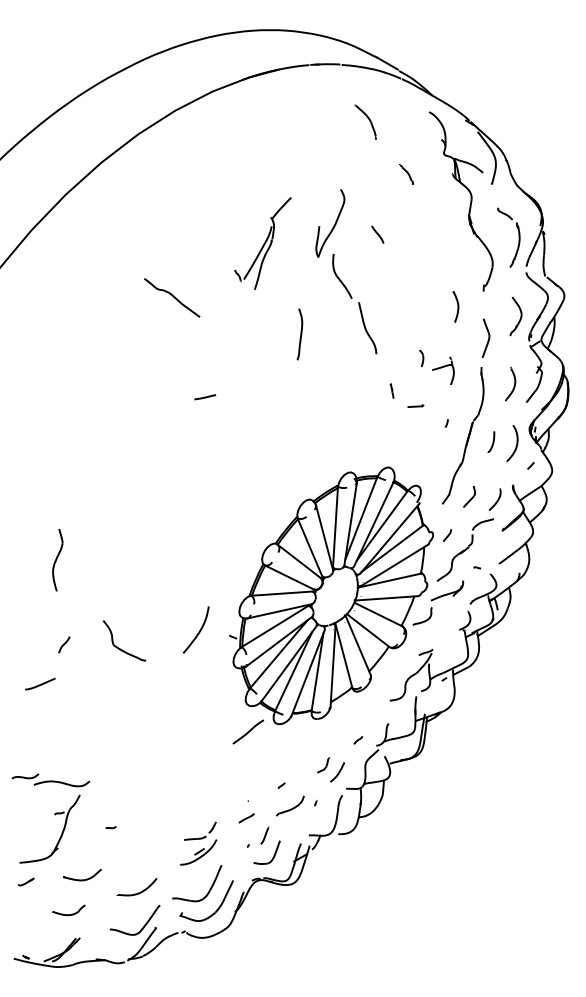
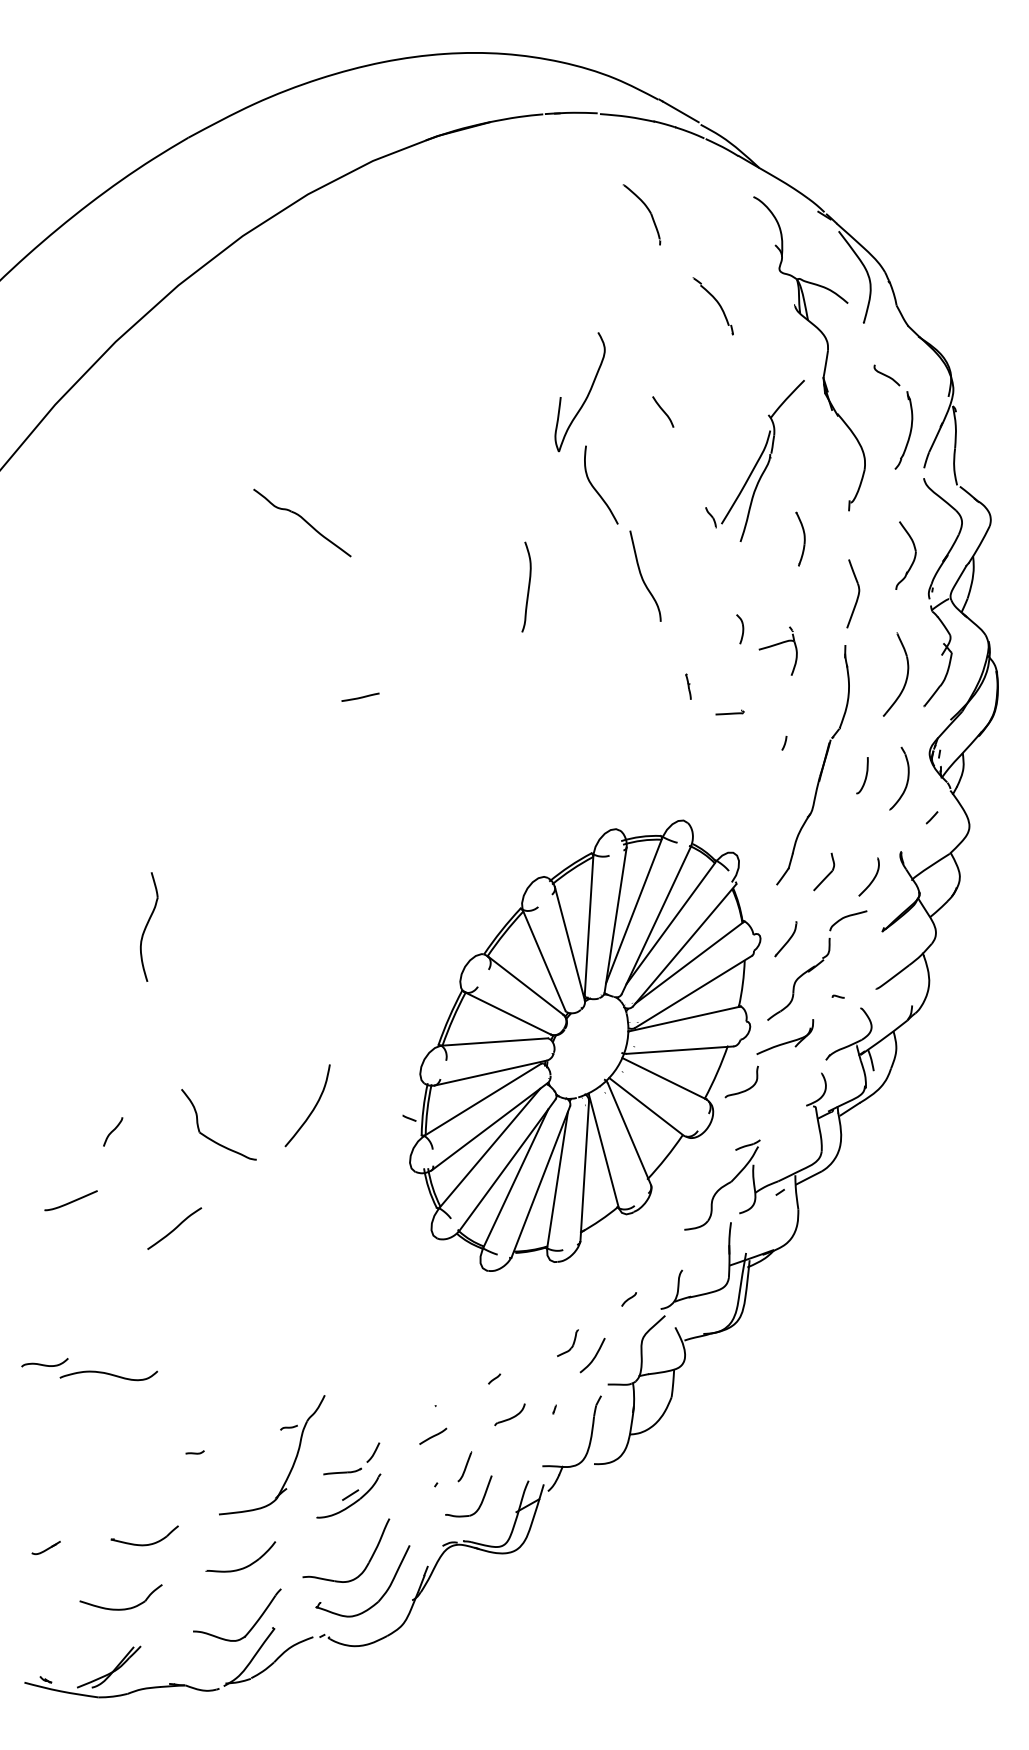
part: (406, 174) -> (713, 306), size x1.67
part: (262, 243) -> (754, 460), moved
part: (510, 383) -> (896, 673), size x1.43
part: (447, 534) -> (785, 938), size x1.67
part: (57, 559) -> (148, 925), moved
curve: (198, 631) -> (311, 1108), moved
line: (248, 731) -> (174, 1227), moved
part: (290, 805) -> (510, 1413), size x0.62
part: (61, 832) -> (292, 1461), moved
part: (68, 910) -> (120, 1598), size x1.43

